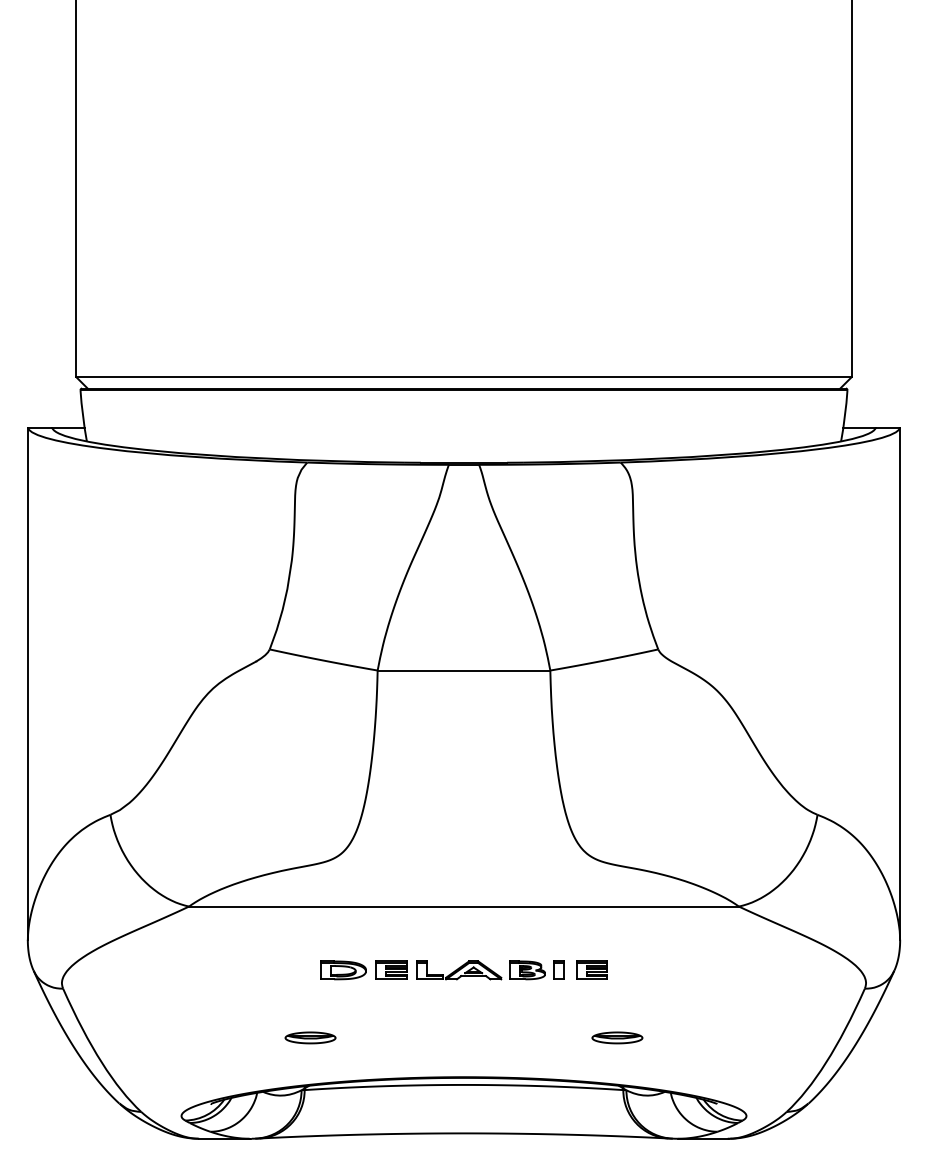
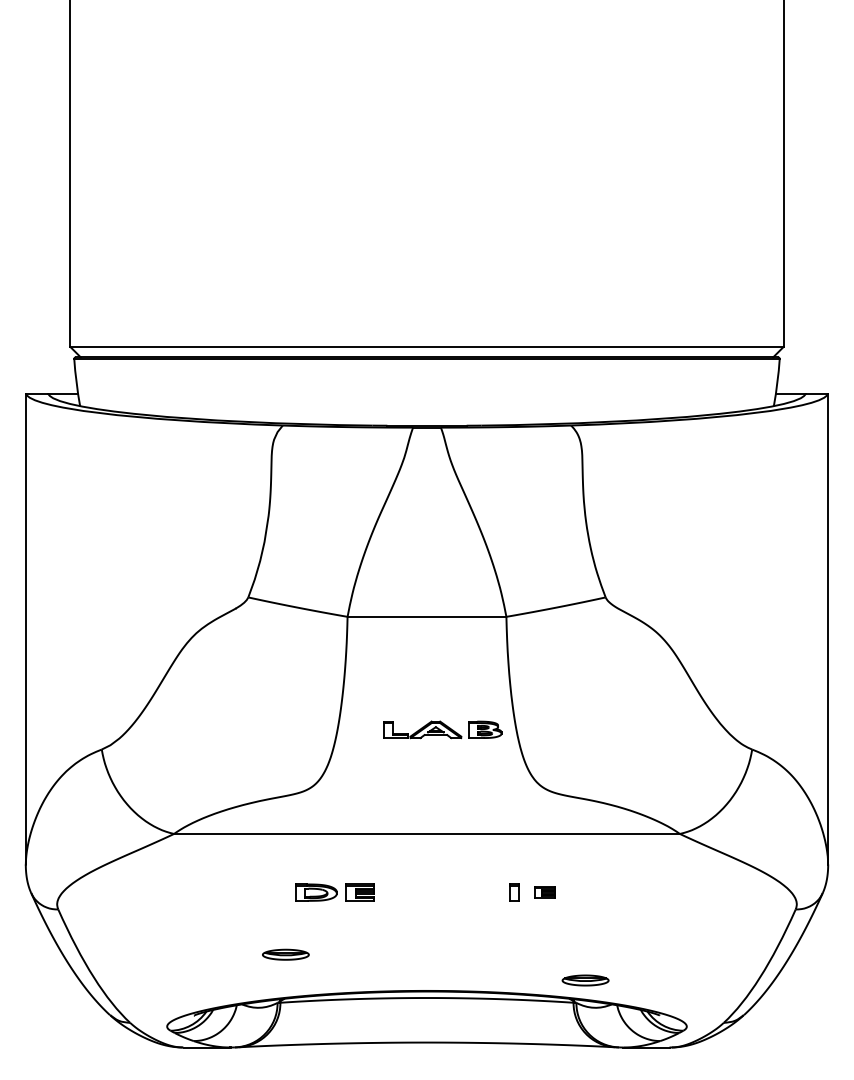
part: (591, 969) -> (544, 891), size x0.7
part: (480, 970) -> (442, 729), moved
part: (617, 1037) -> (585, 980), moved

